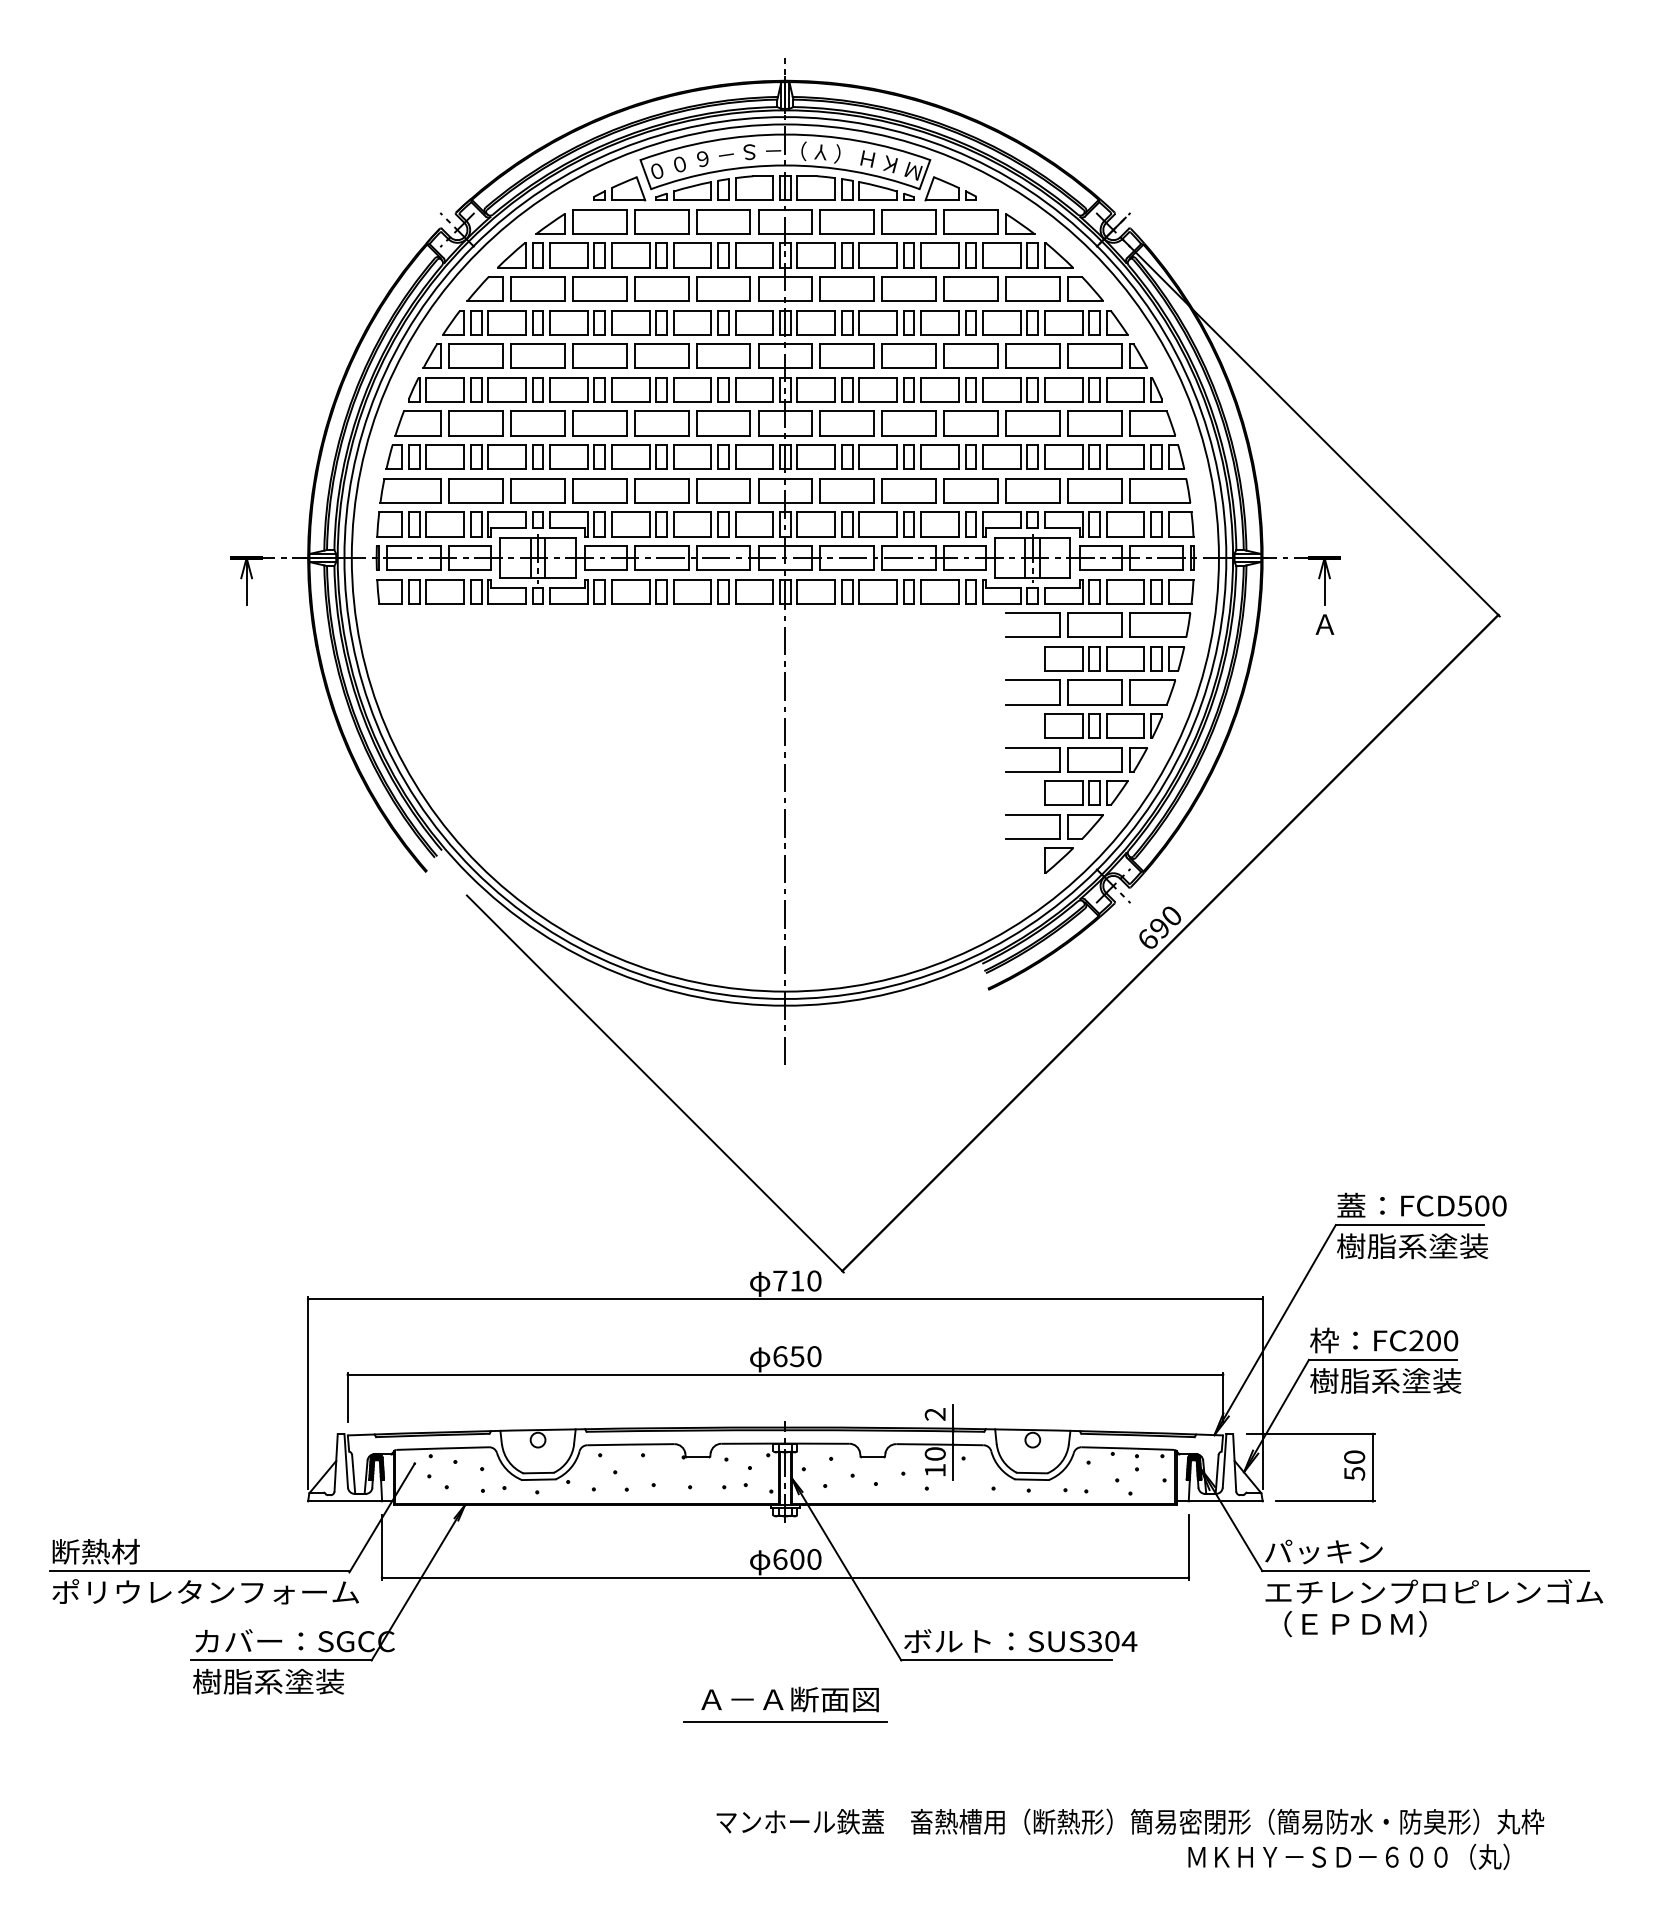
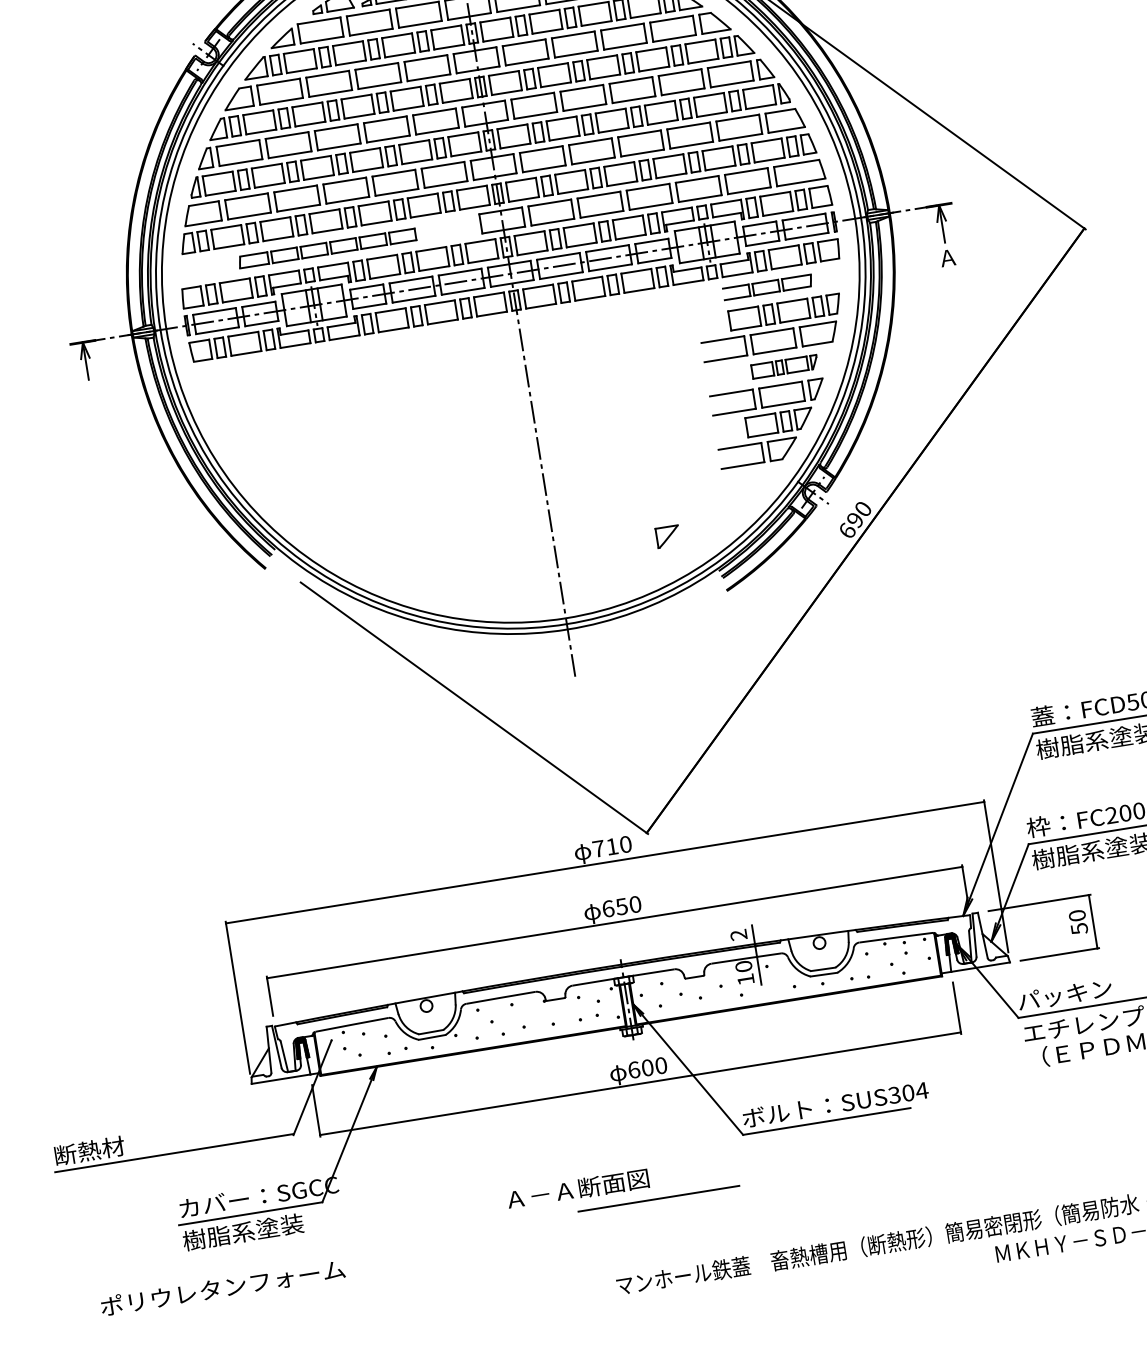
part: (564, 490) -> (326, 248), size x0.6
part: (1098, 624) -> (767, 286), size x0.6
part: (1103, 725) -> (784, 366), size x0.7
part: (1058, 860) -> (667, 536), moved
text: (205, 1591) -> (222, 1287), moved
text: (789, 1699) -> (577, 1189), moved

